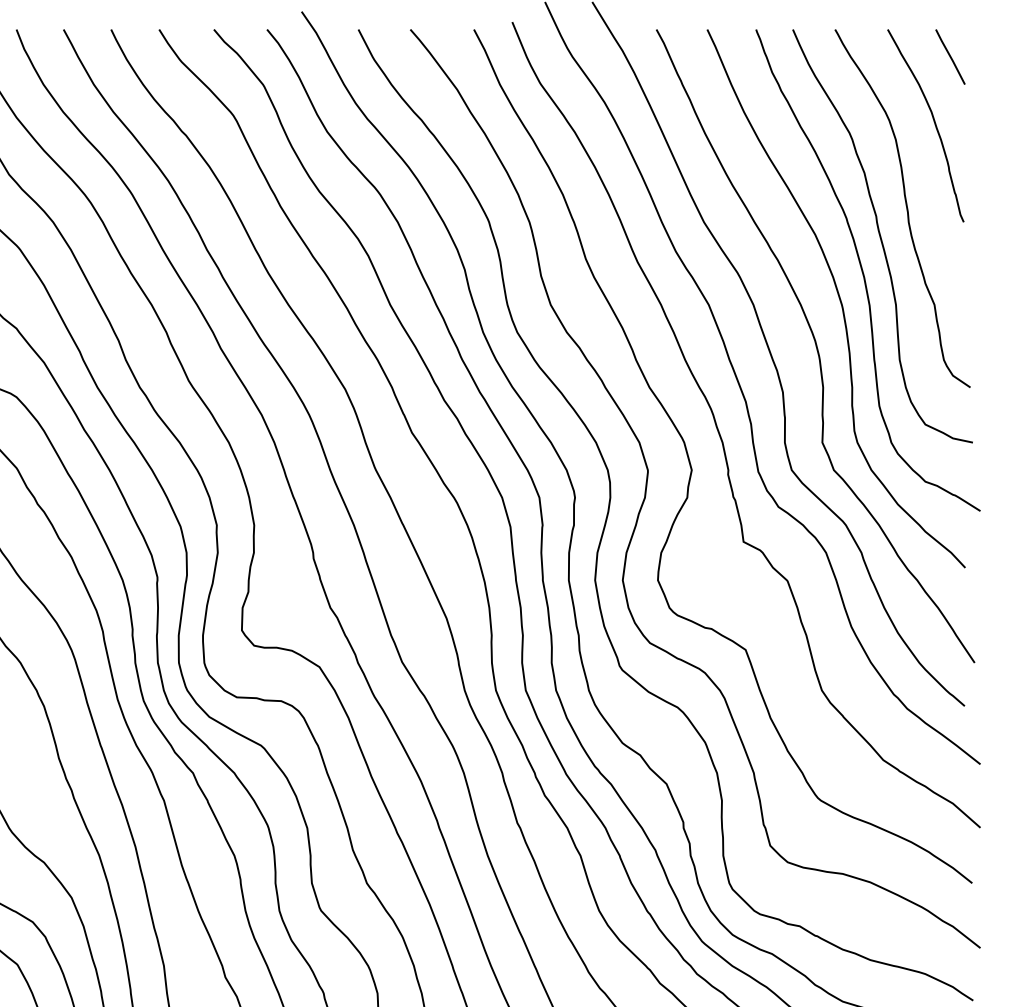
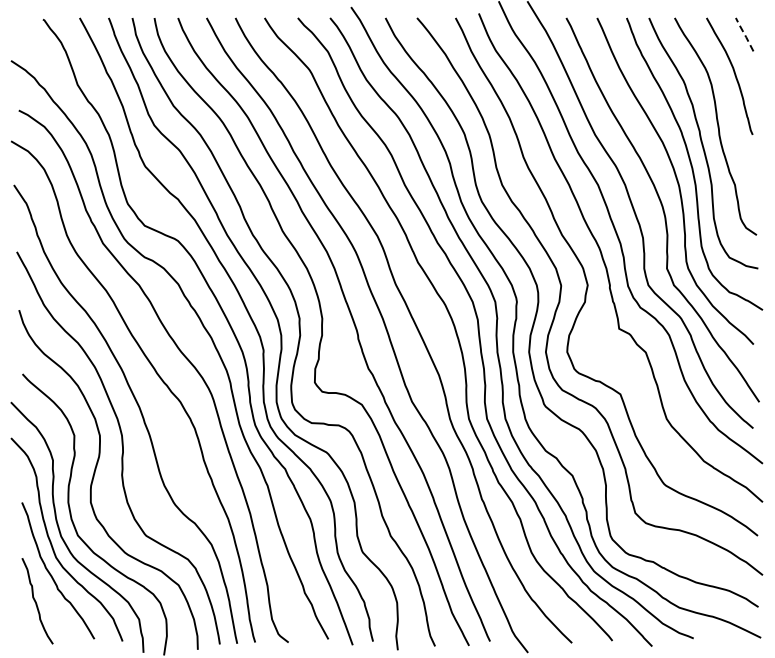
line: (950, 55) -> (744, 33), solid -> dashed

